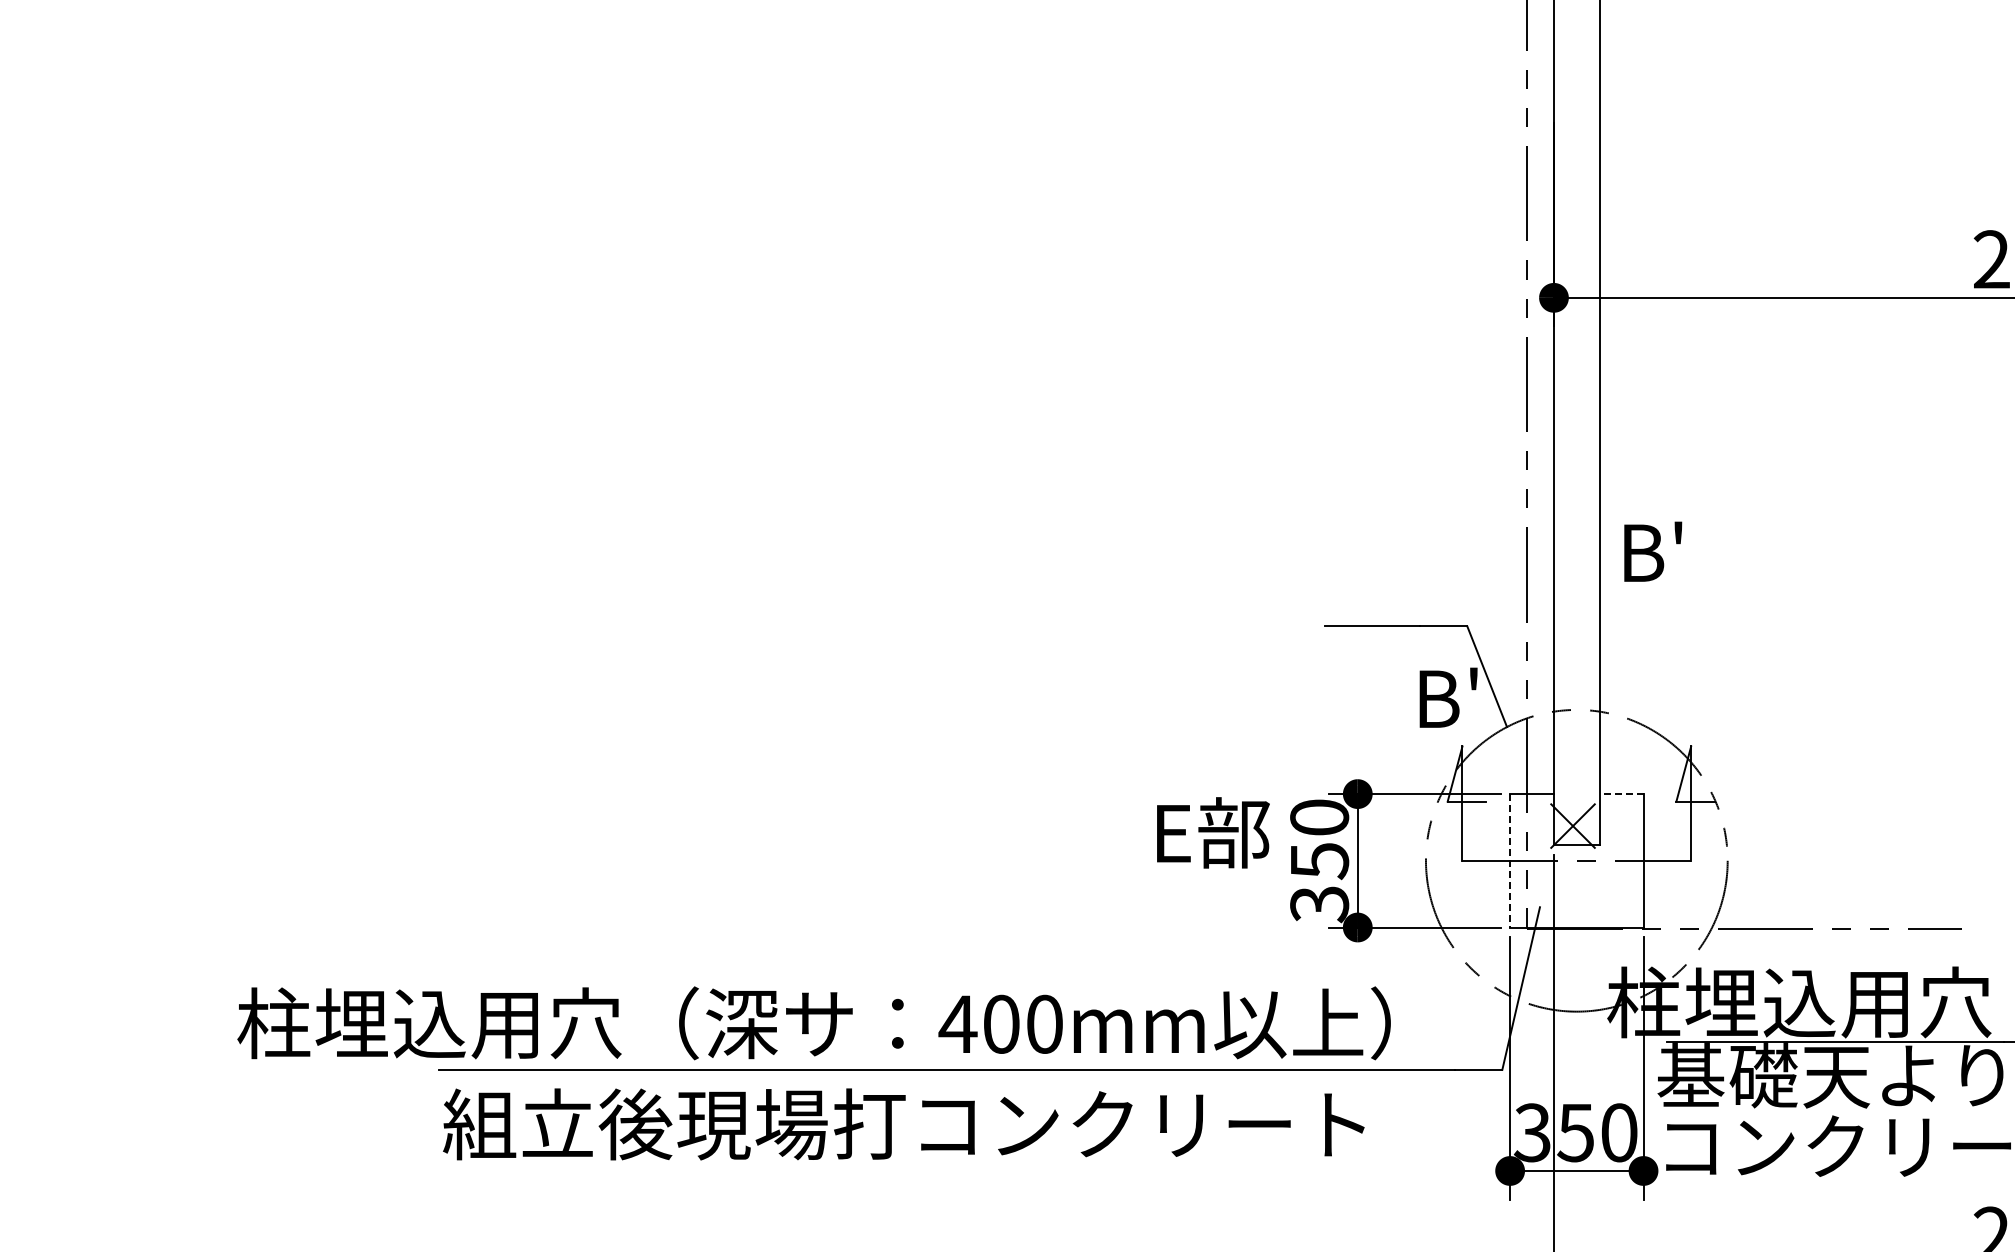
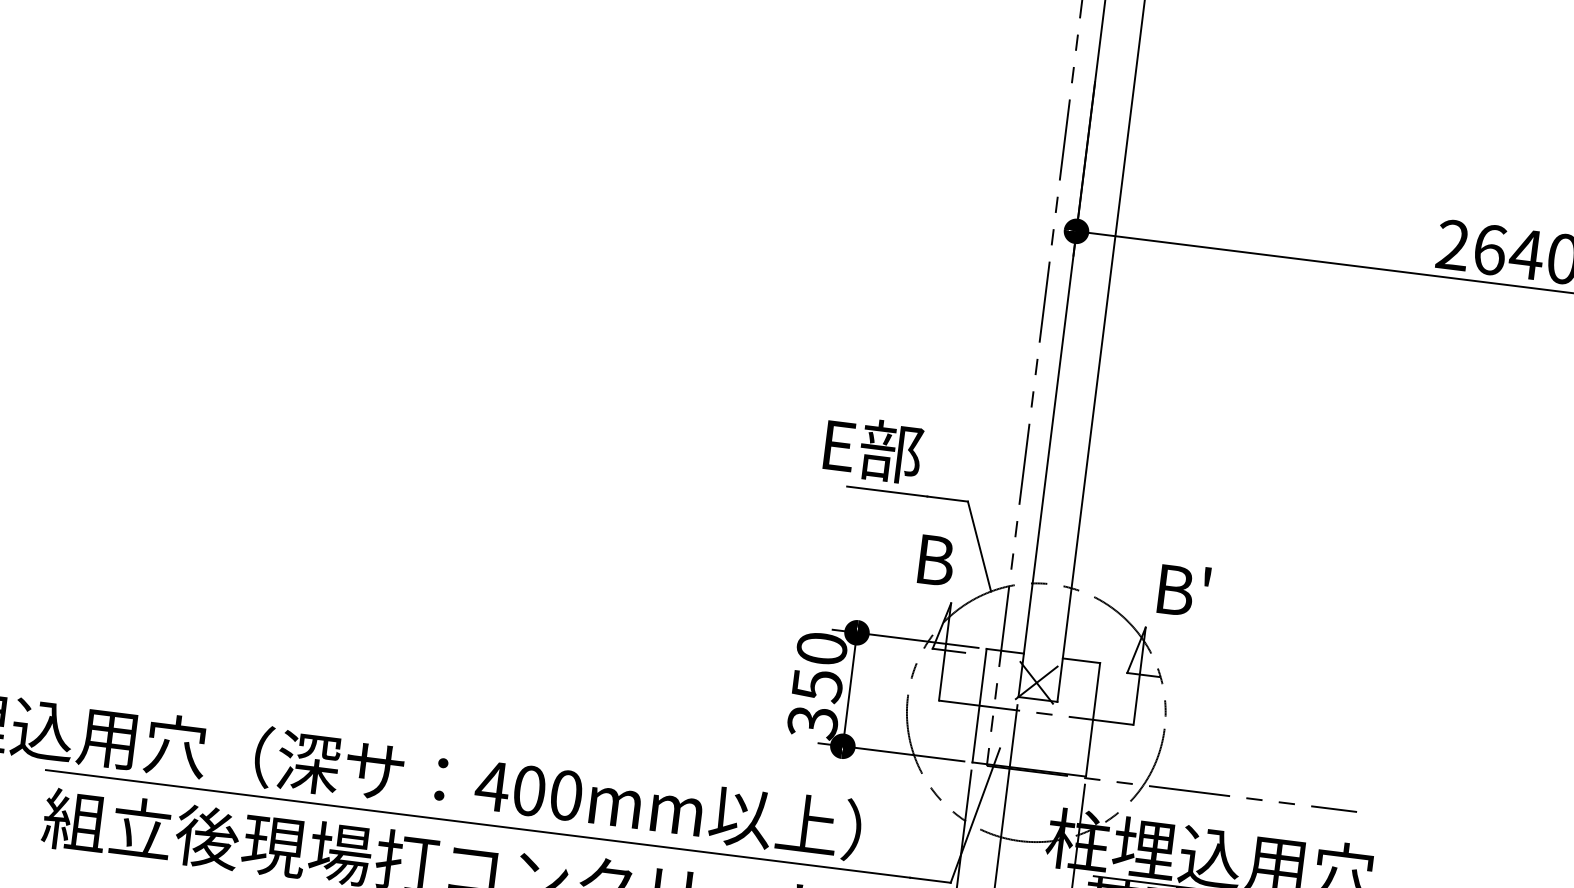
text: (1653, 551) -> (1184, 590), moved
text: (1473, 678) -> (967, 546), B' -> B
line: (1621, 794) -> (1081, 661), dashed -> solid
text: (1213, 832) -> (873, 449), moved
line: (1510, 860) -> (979, 705), dashed -> solid

